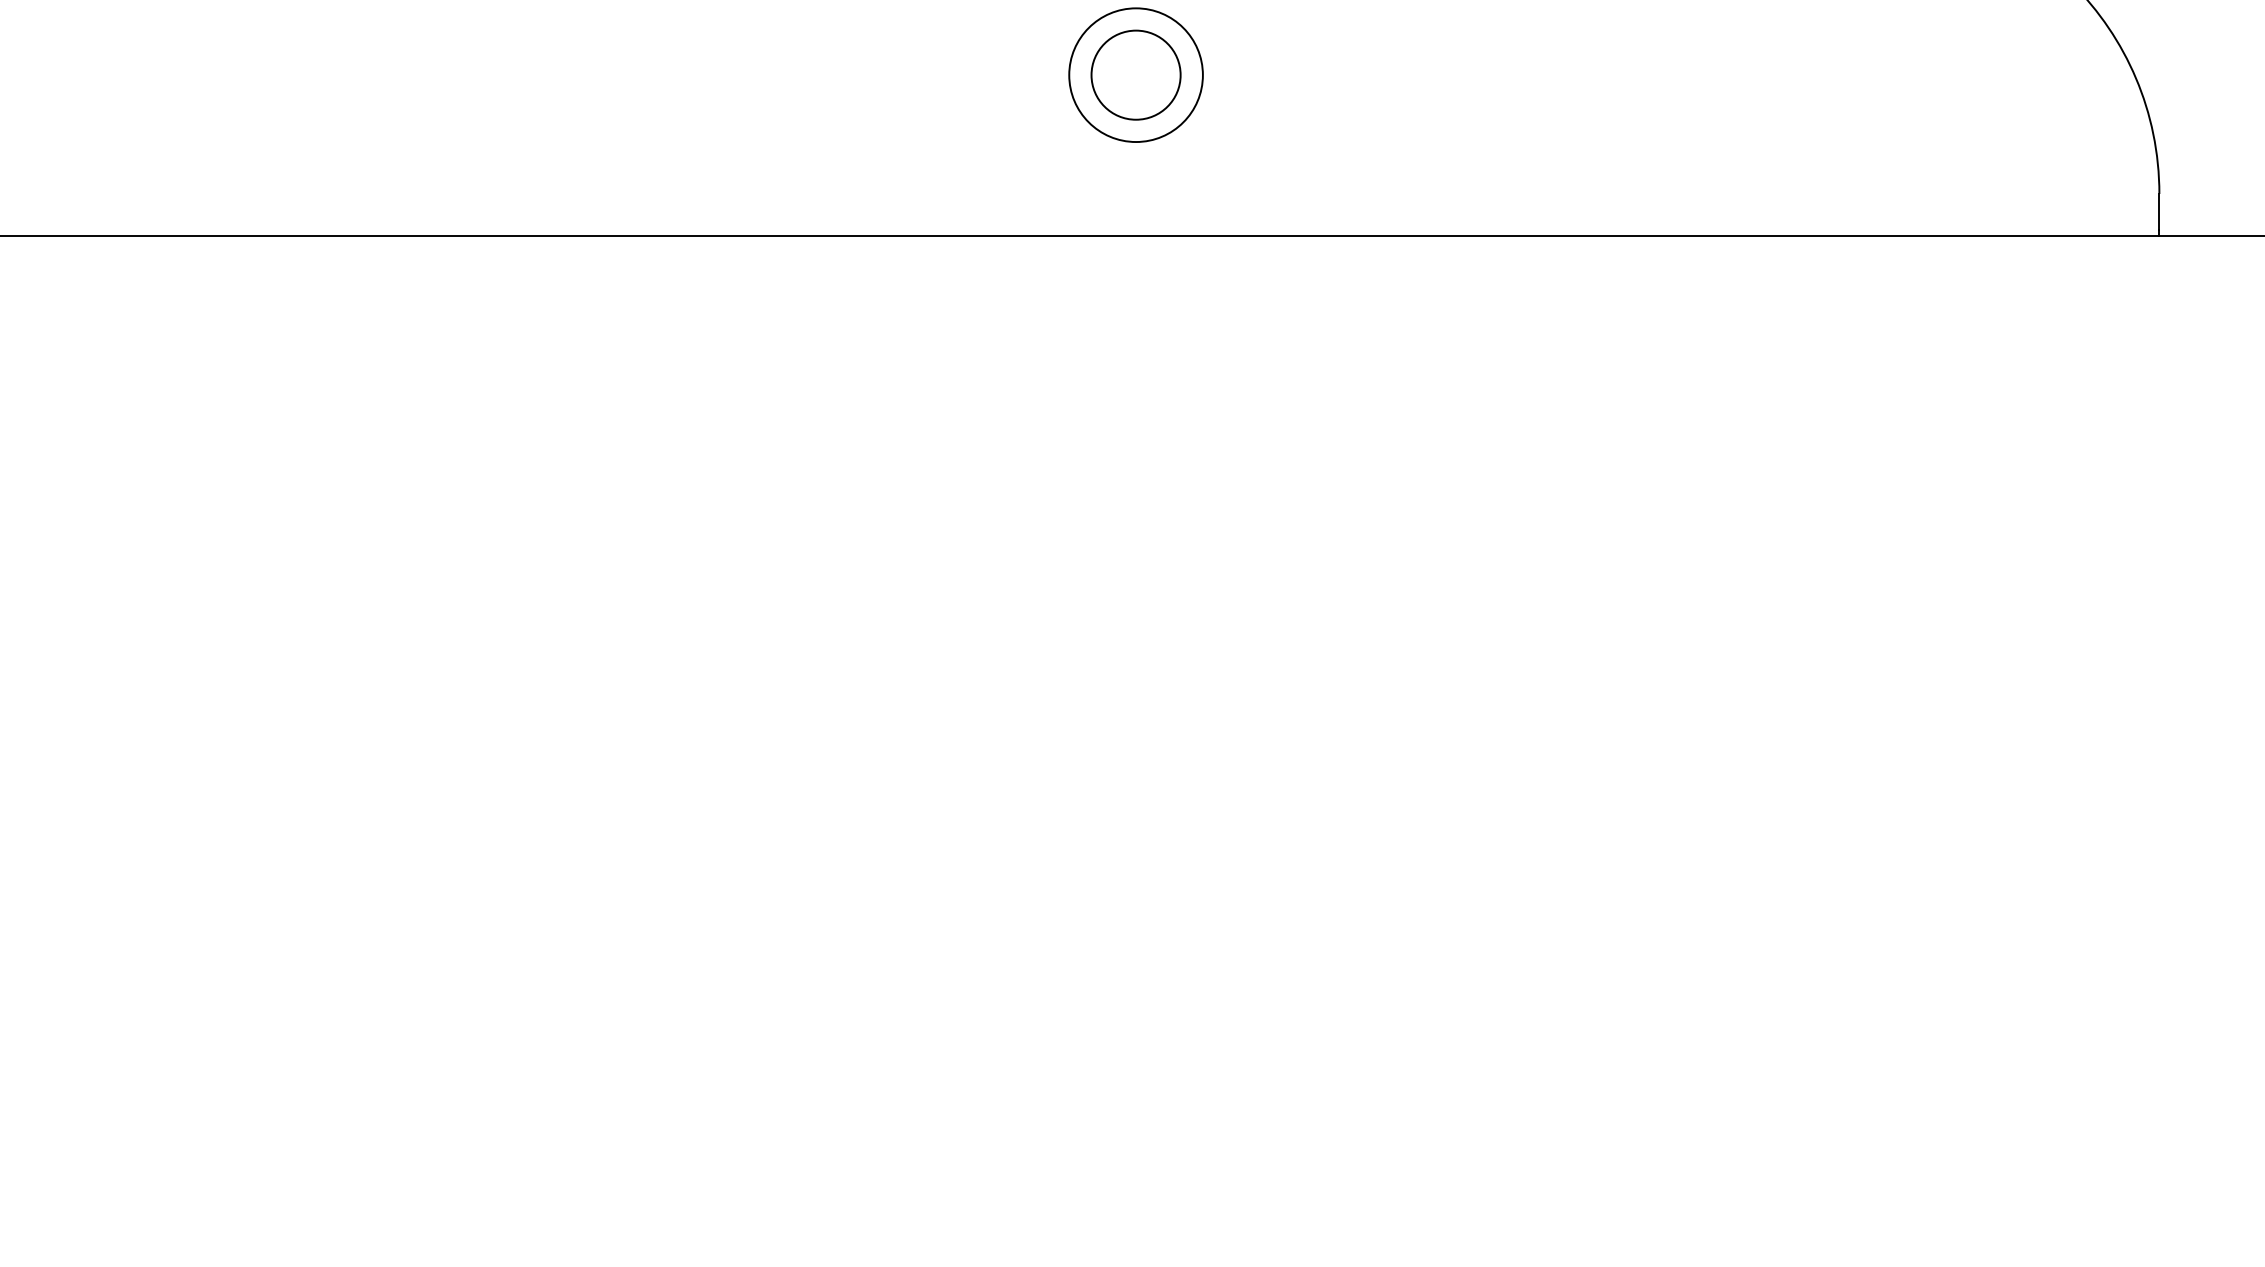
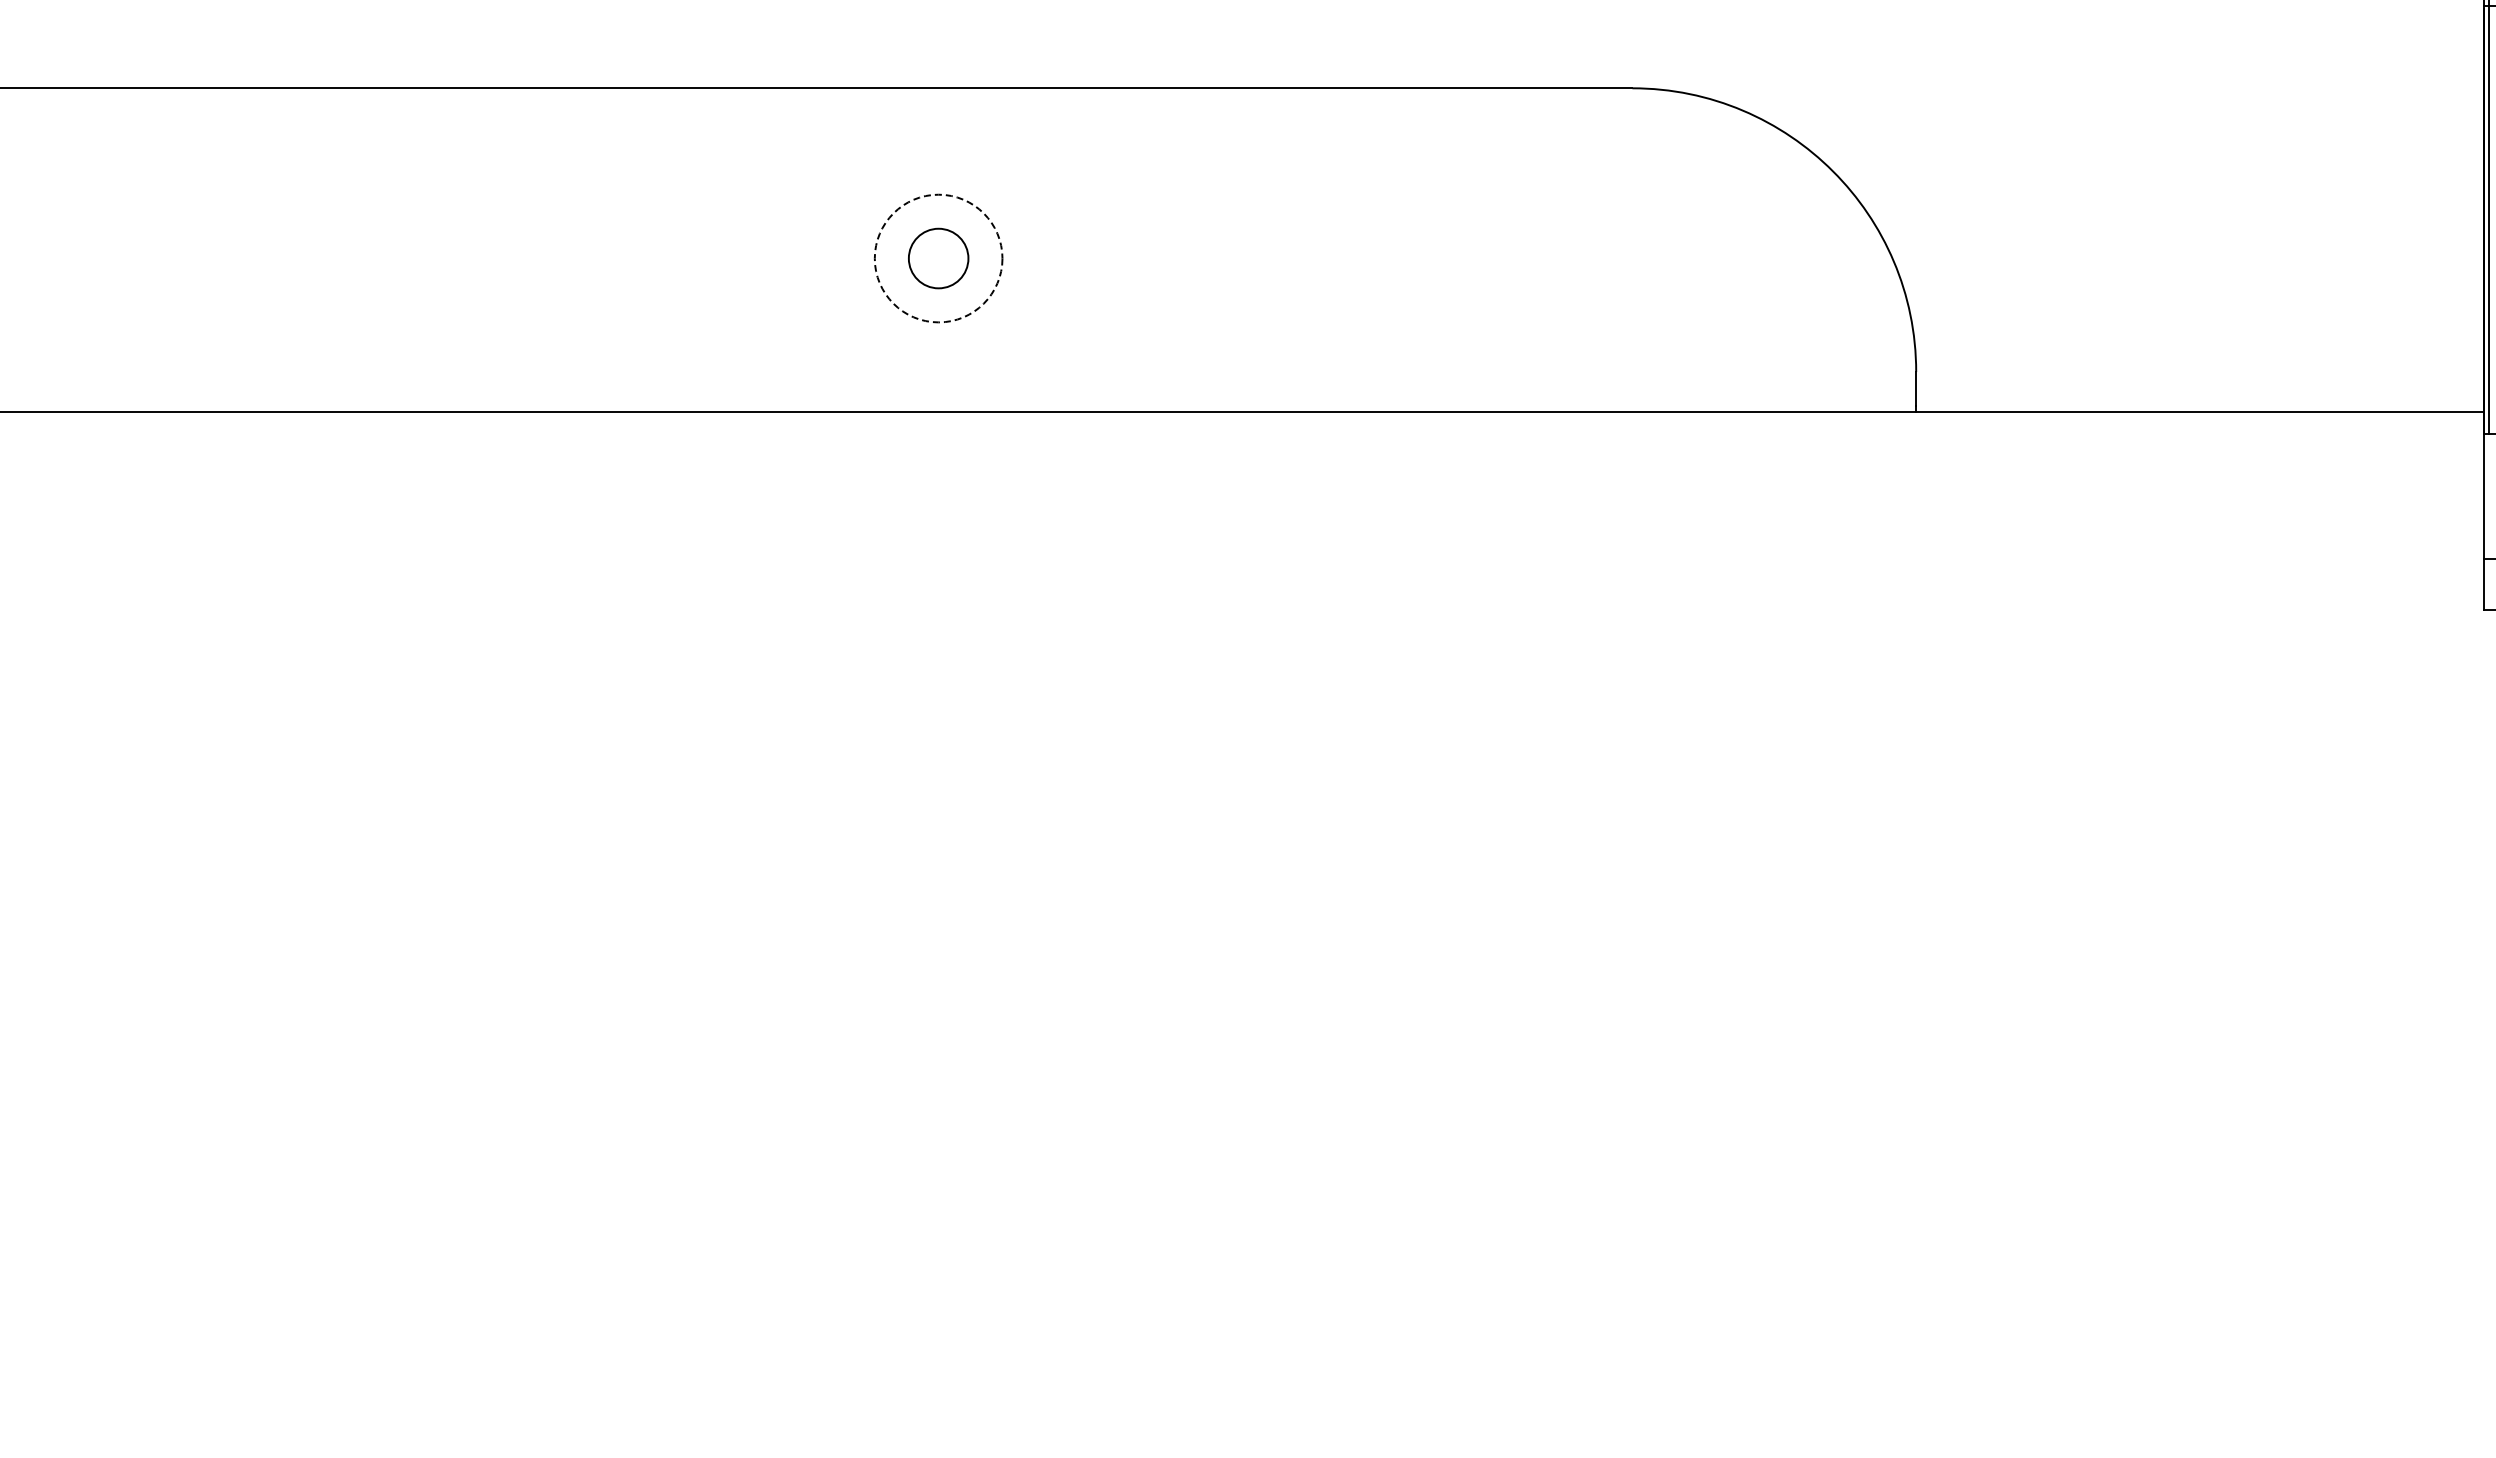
circle: (1135, 75) -> (938, 258), size x0.7
circle: (1135, 75) -> (938, 258), solid -> dashed

